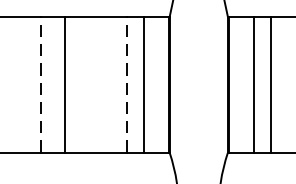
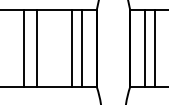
line: (41, 84) -> (23, 48), dashed -> solid
line: (126, 84) -> (72, 48), dashed -> solid

